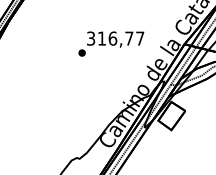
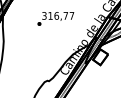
text: (110, 43) -> (55, 18), moved

